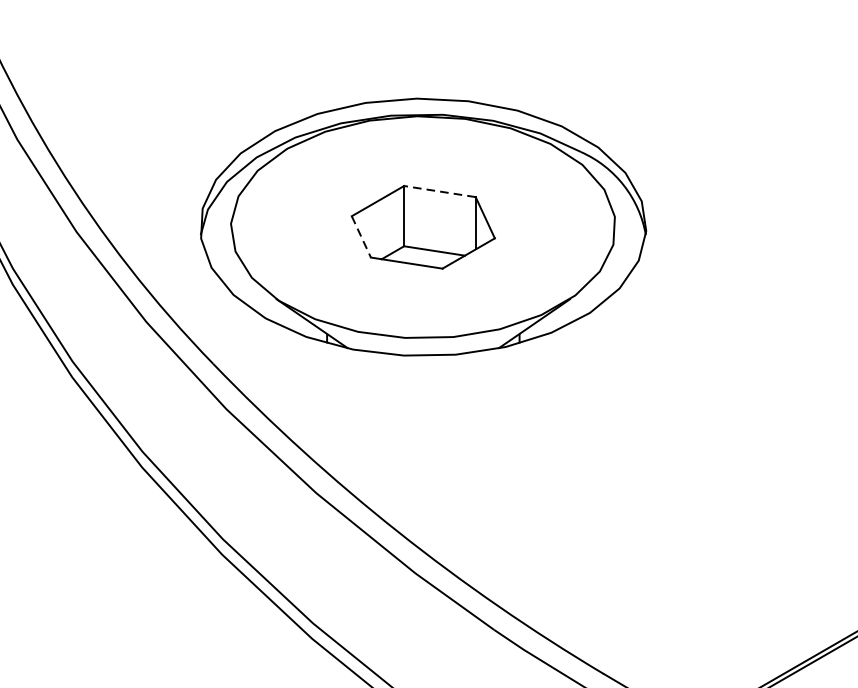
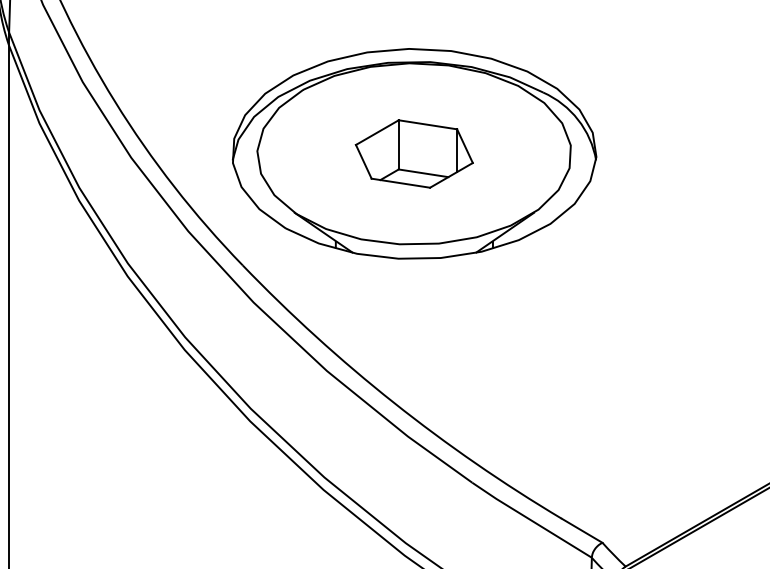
line: (439, 191) -> (427, 124), dashed -> solid
line: (360, 236) -> (363, 161), dashed -> solid

